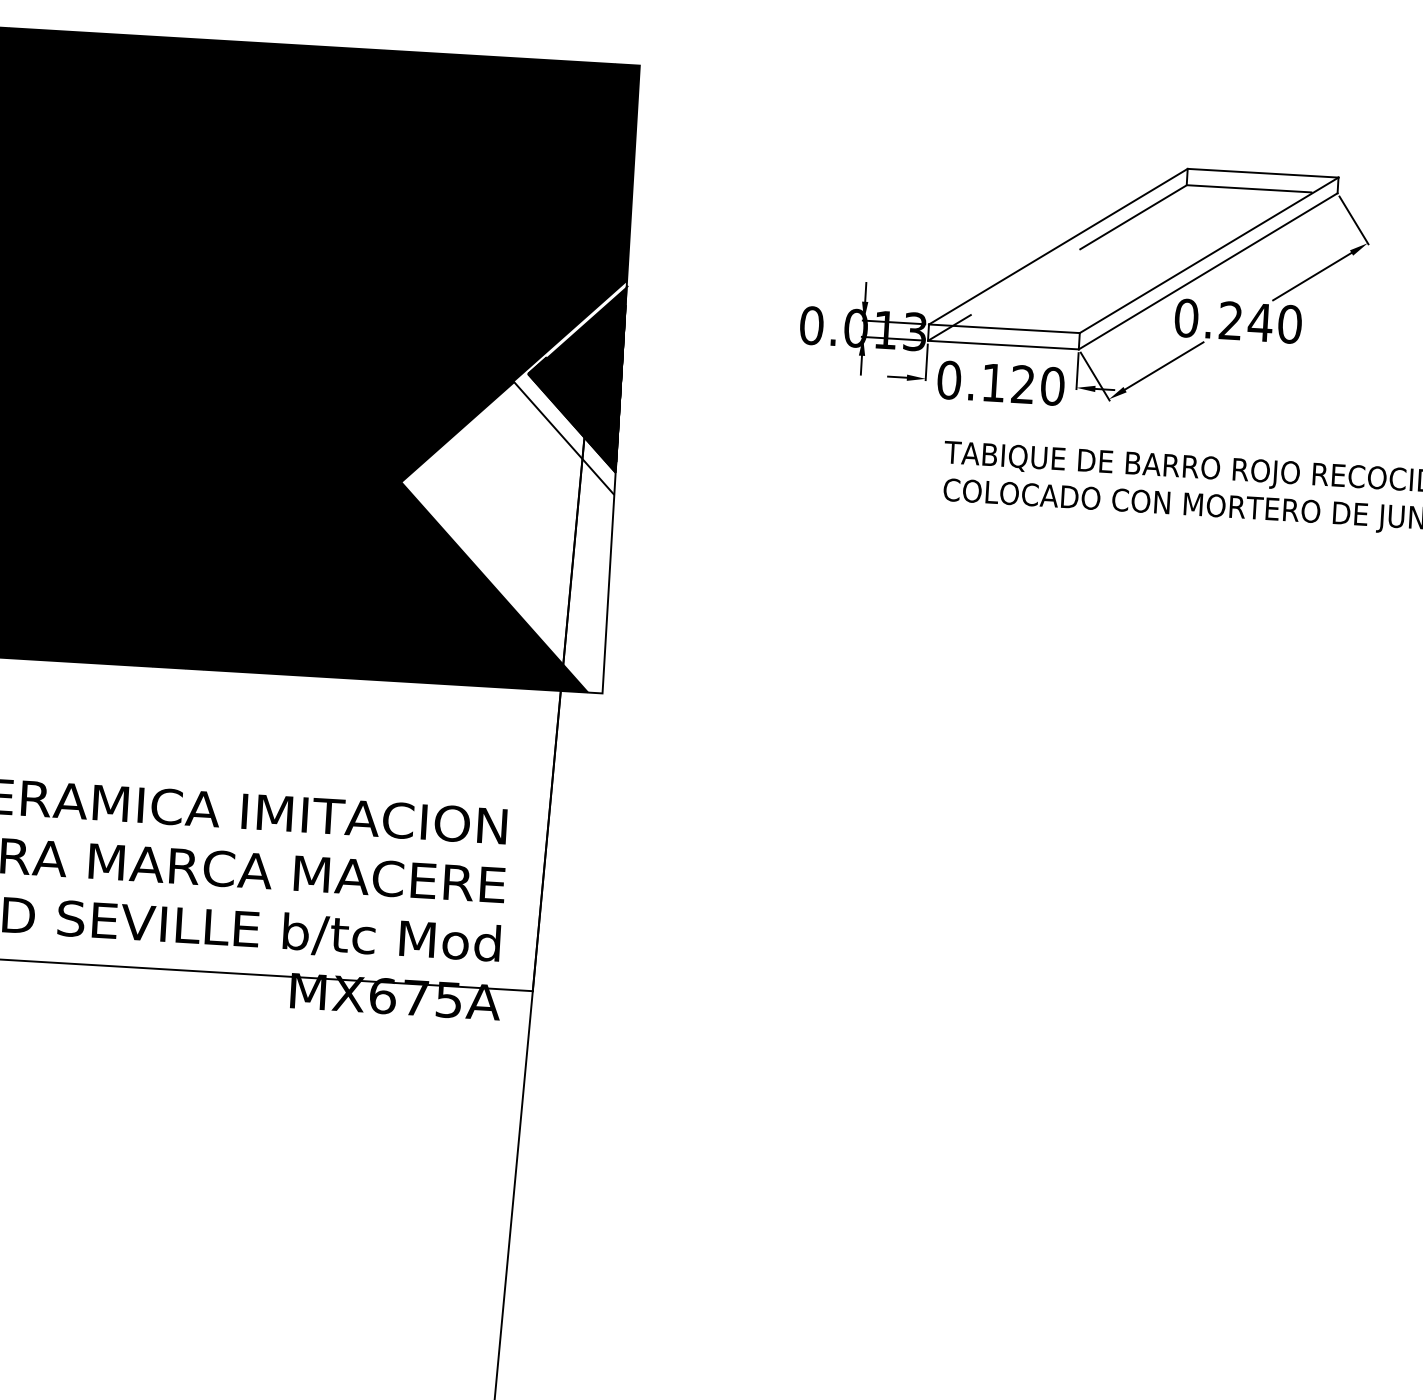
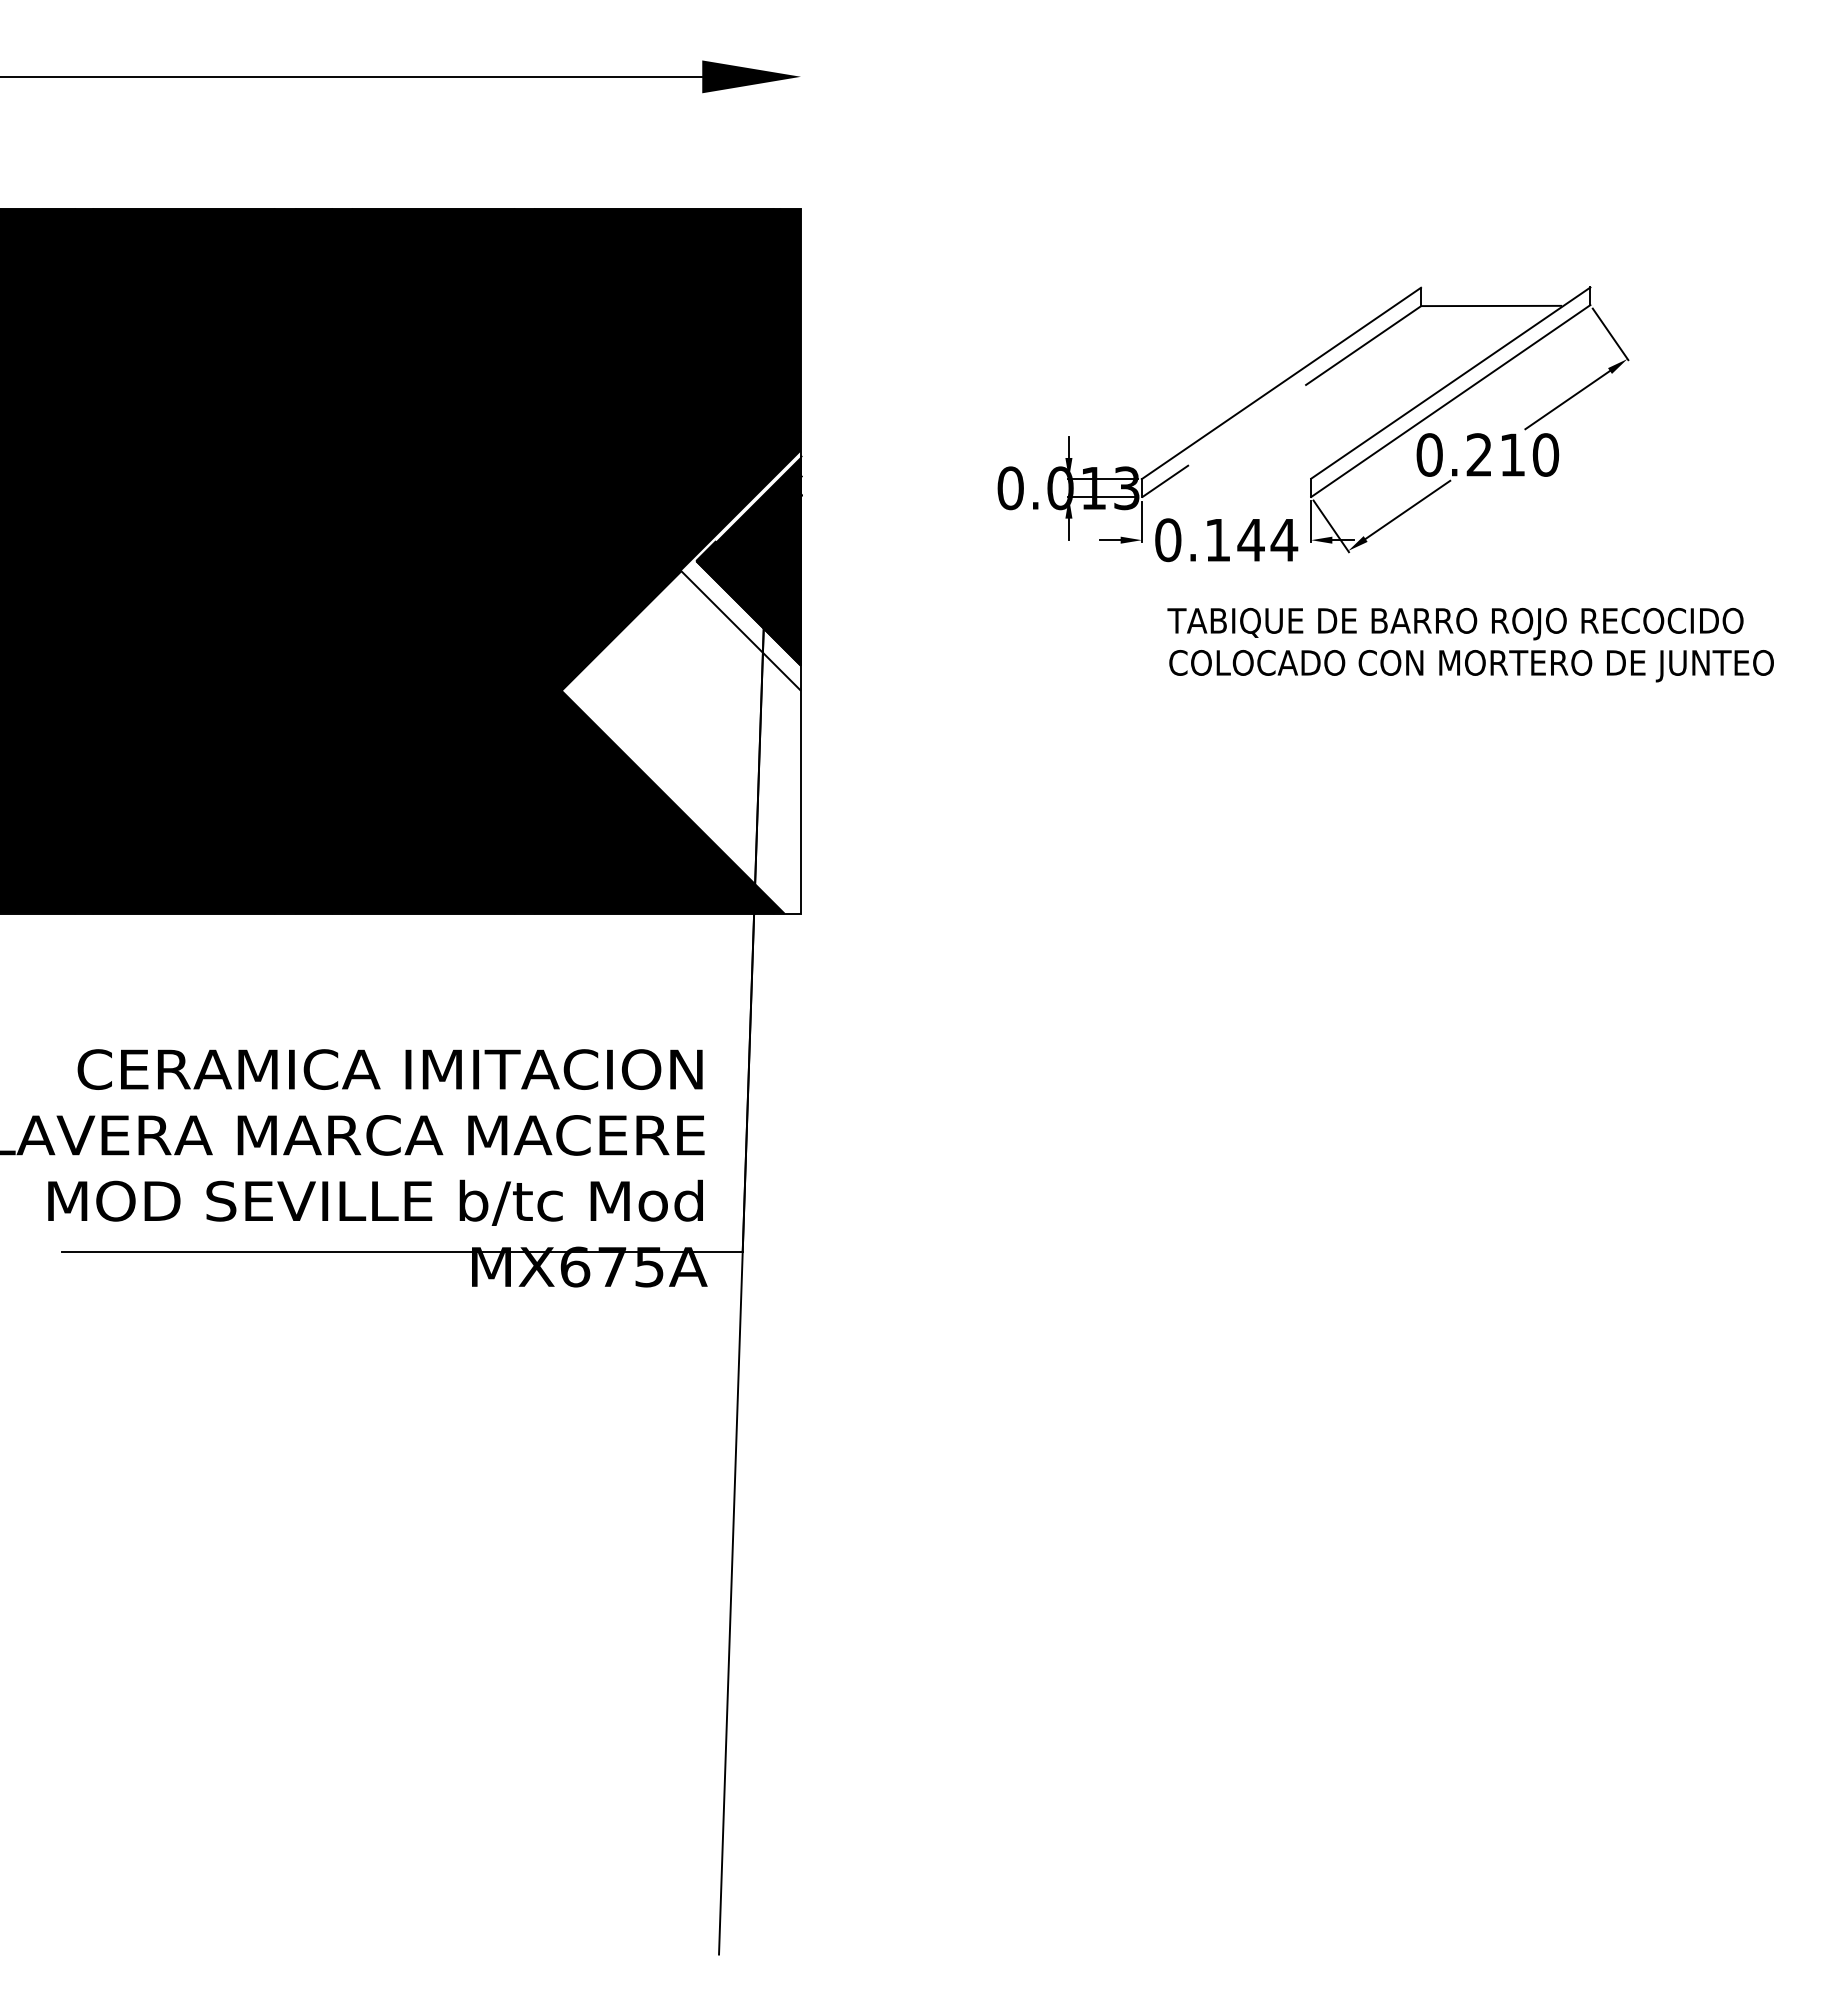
line: (1262, 173) -> (1505, 287), removed
text: (1260, 322) -> (1512, 454), 0.240 -> 0.210
line: (1004, 328) -> (1226, 478), removed
line: (1003, 345) -> (1226, 497), removed
text: (1037, 385) -> (1267, 540), 0.120 -> 0.144

